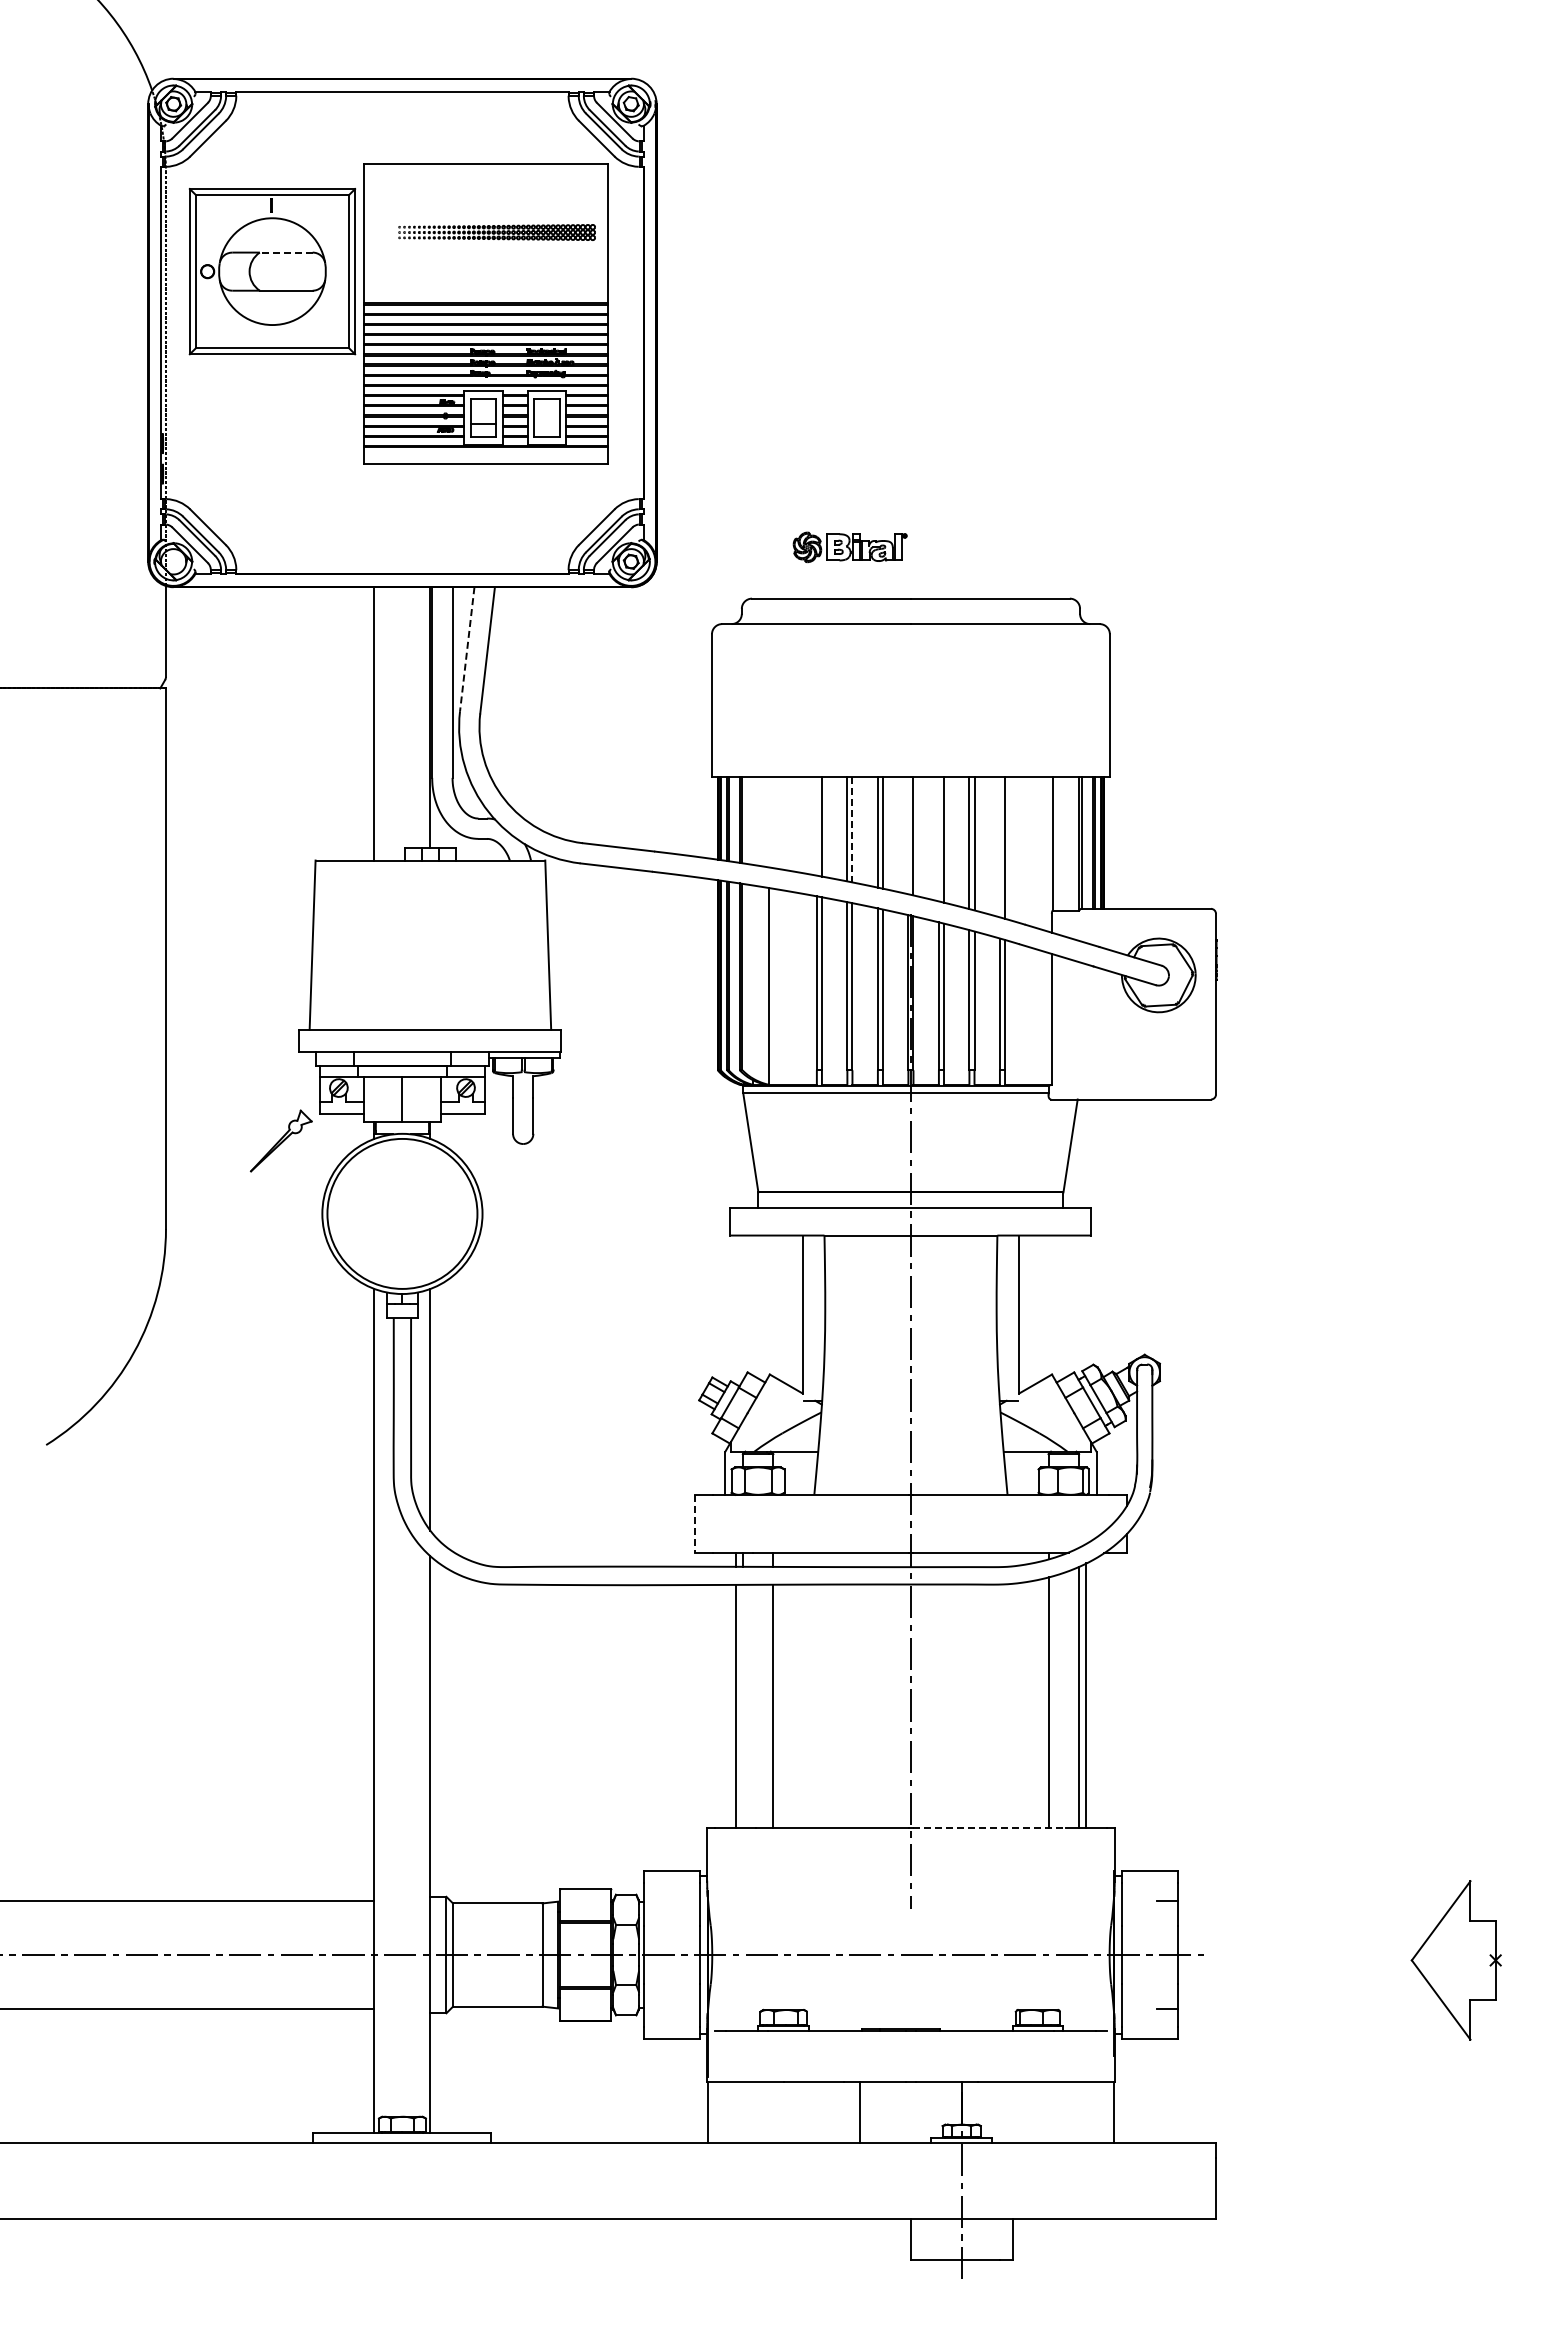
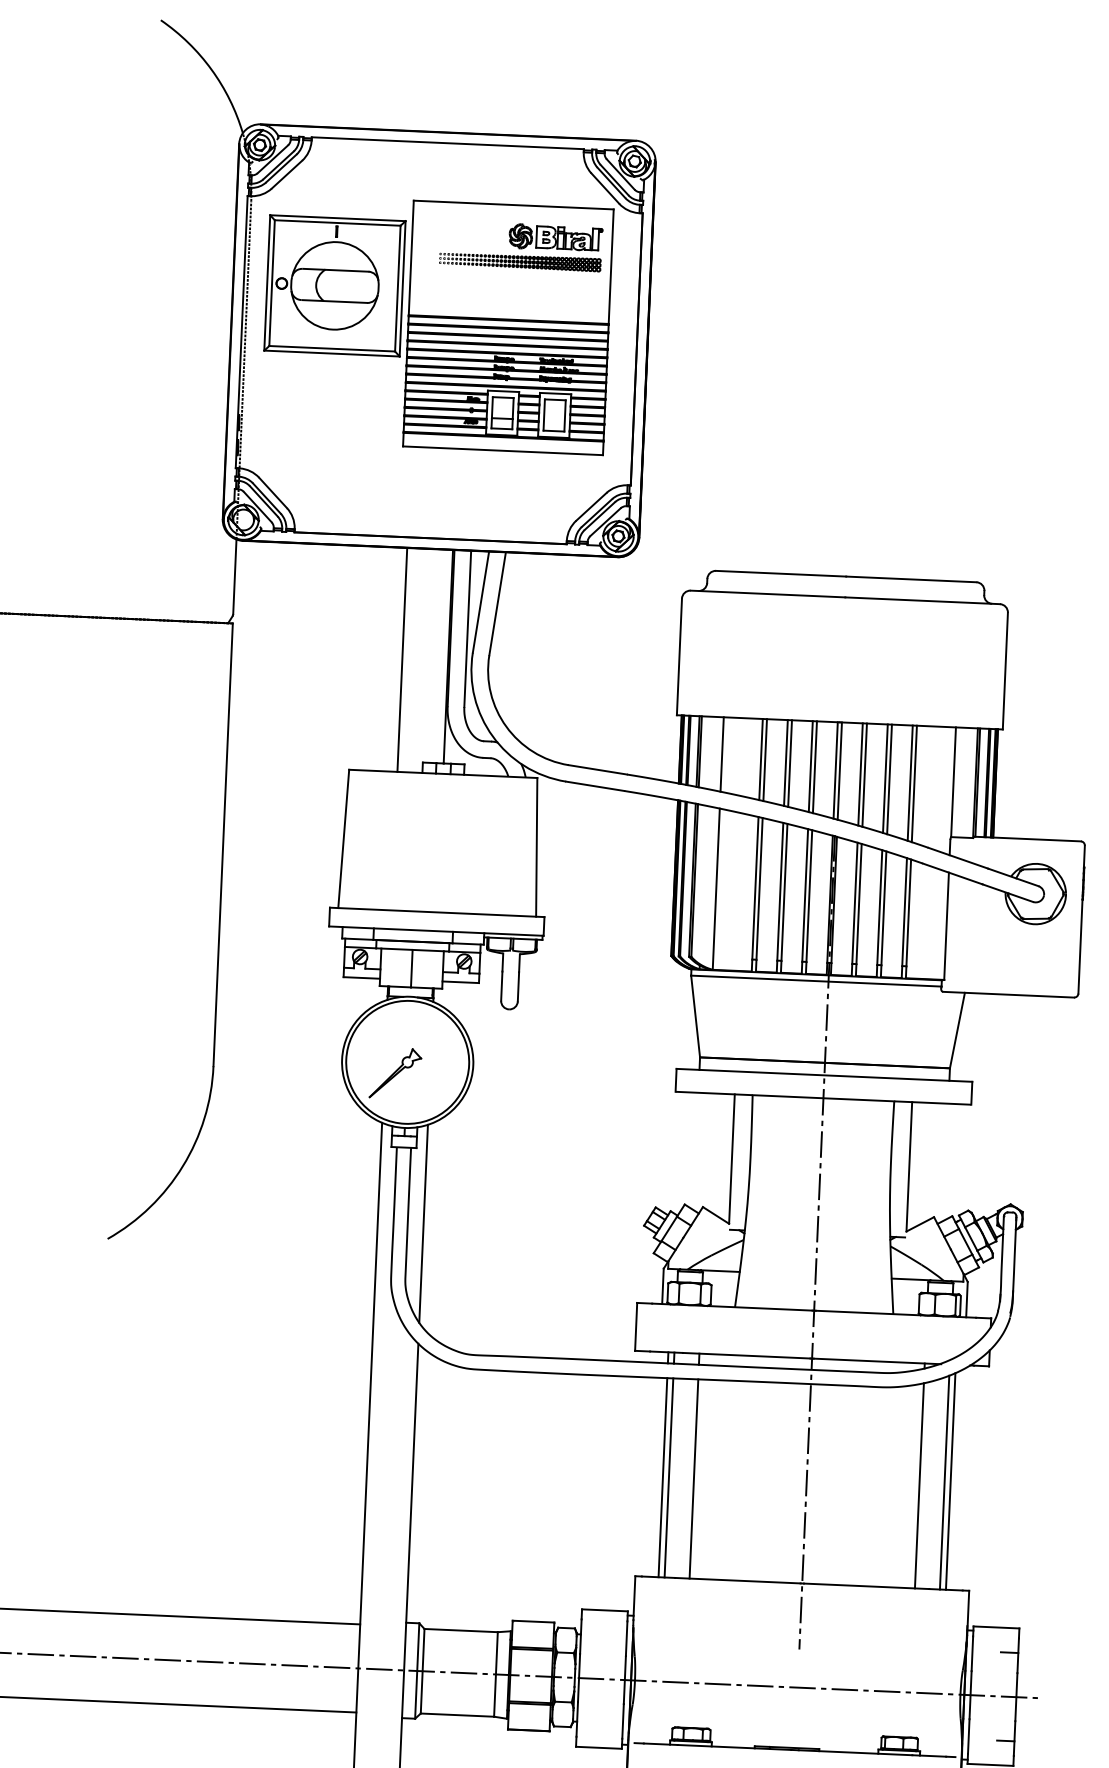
line: (285, 252) -> (346, 270), dashed -> solid
part: (849, 547) -> (555, 237), moved
line: (467, 649) -> (481, 602), dashed -> solid
line: (769, 821) -> (722, 754), added
line: (816, 825) -> (760, 759), added
line: (852, 829) -> (790, 763), dashed -> solid
line: (908, 835) -> (835, 770), added
line: (938, 838) -> (860, 774), added
line: (999, 846) -> (909, 782), added
part: (281, 1140) -> (395, 1072), moved
line: (694, 1524) -> (635, 1327), dashed -> solid
line: (742, 1705) -> (668, 1477), added
line: (989, 1827) -> (866, 1585), dashed -> solid

